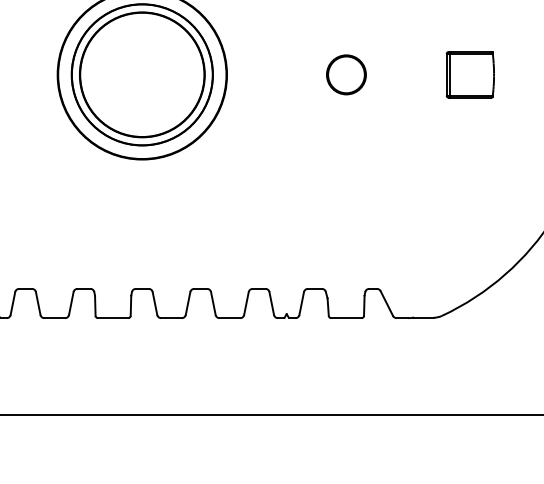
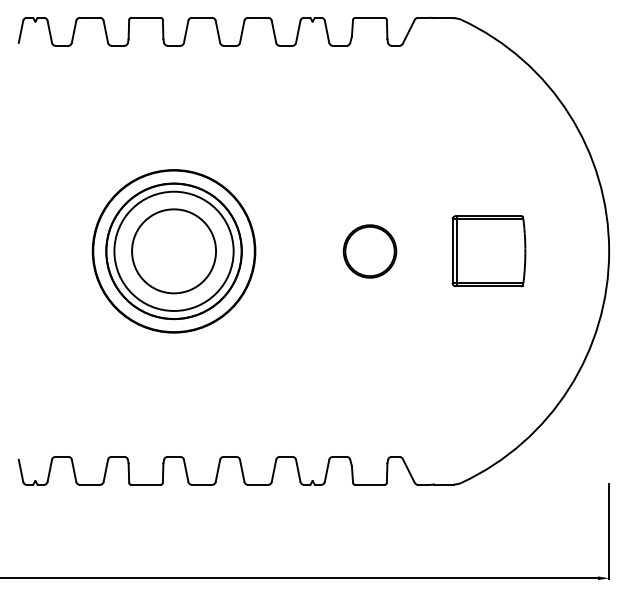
circle: (345, 73) -> (369, 250), size x1.4
circle: (142, 75) -> (174, 251), size x0.7
part: (469, 75) -> (488, 251), size x1.6

